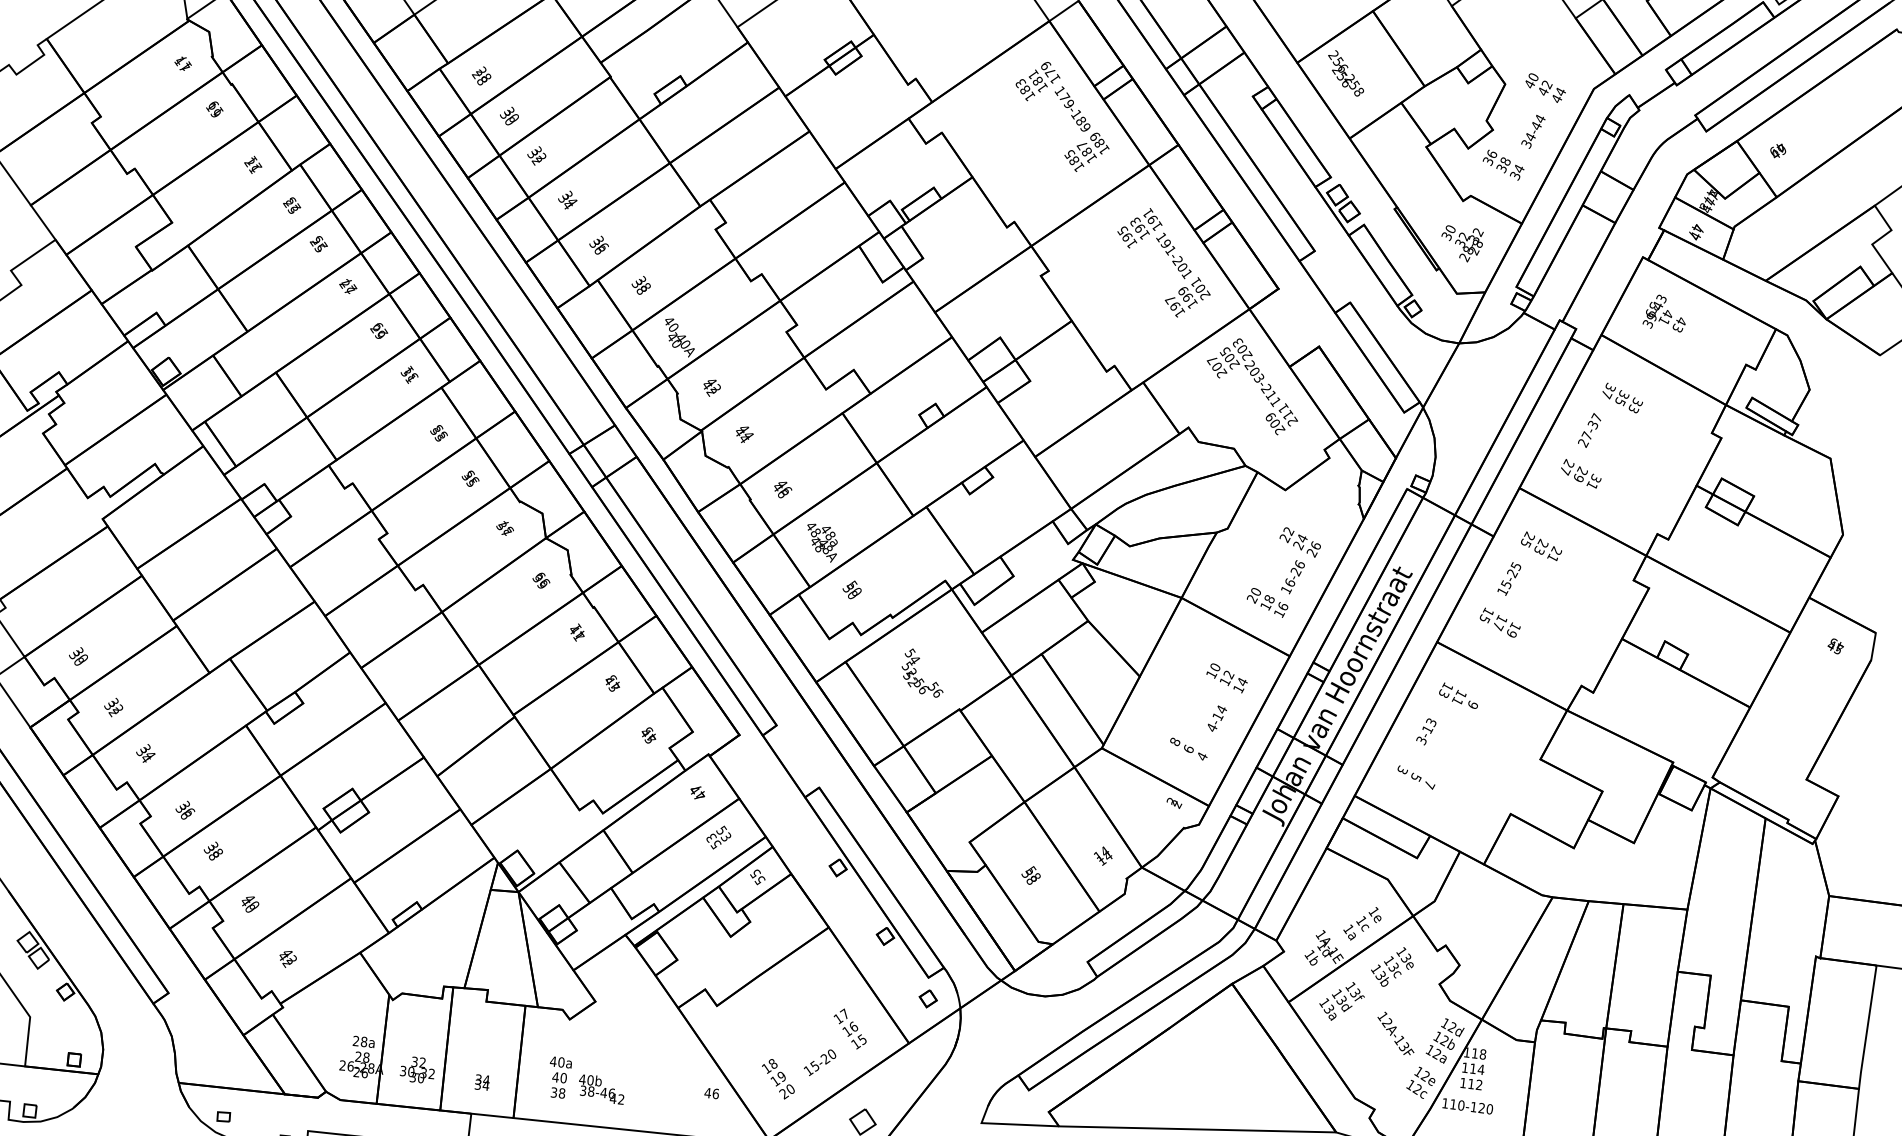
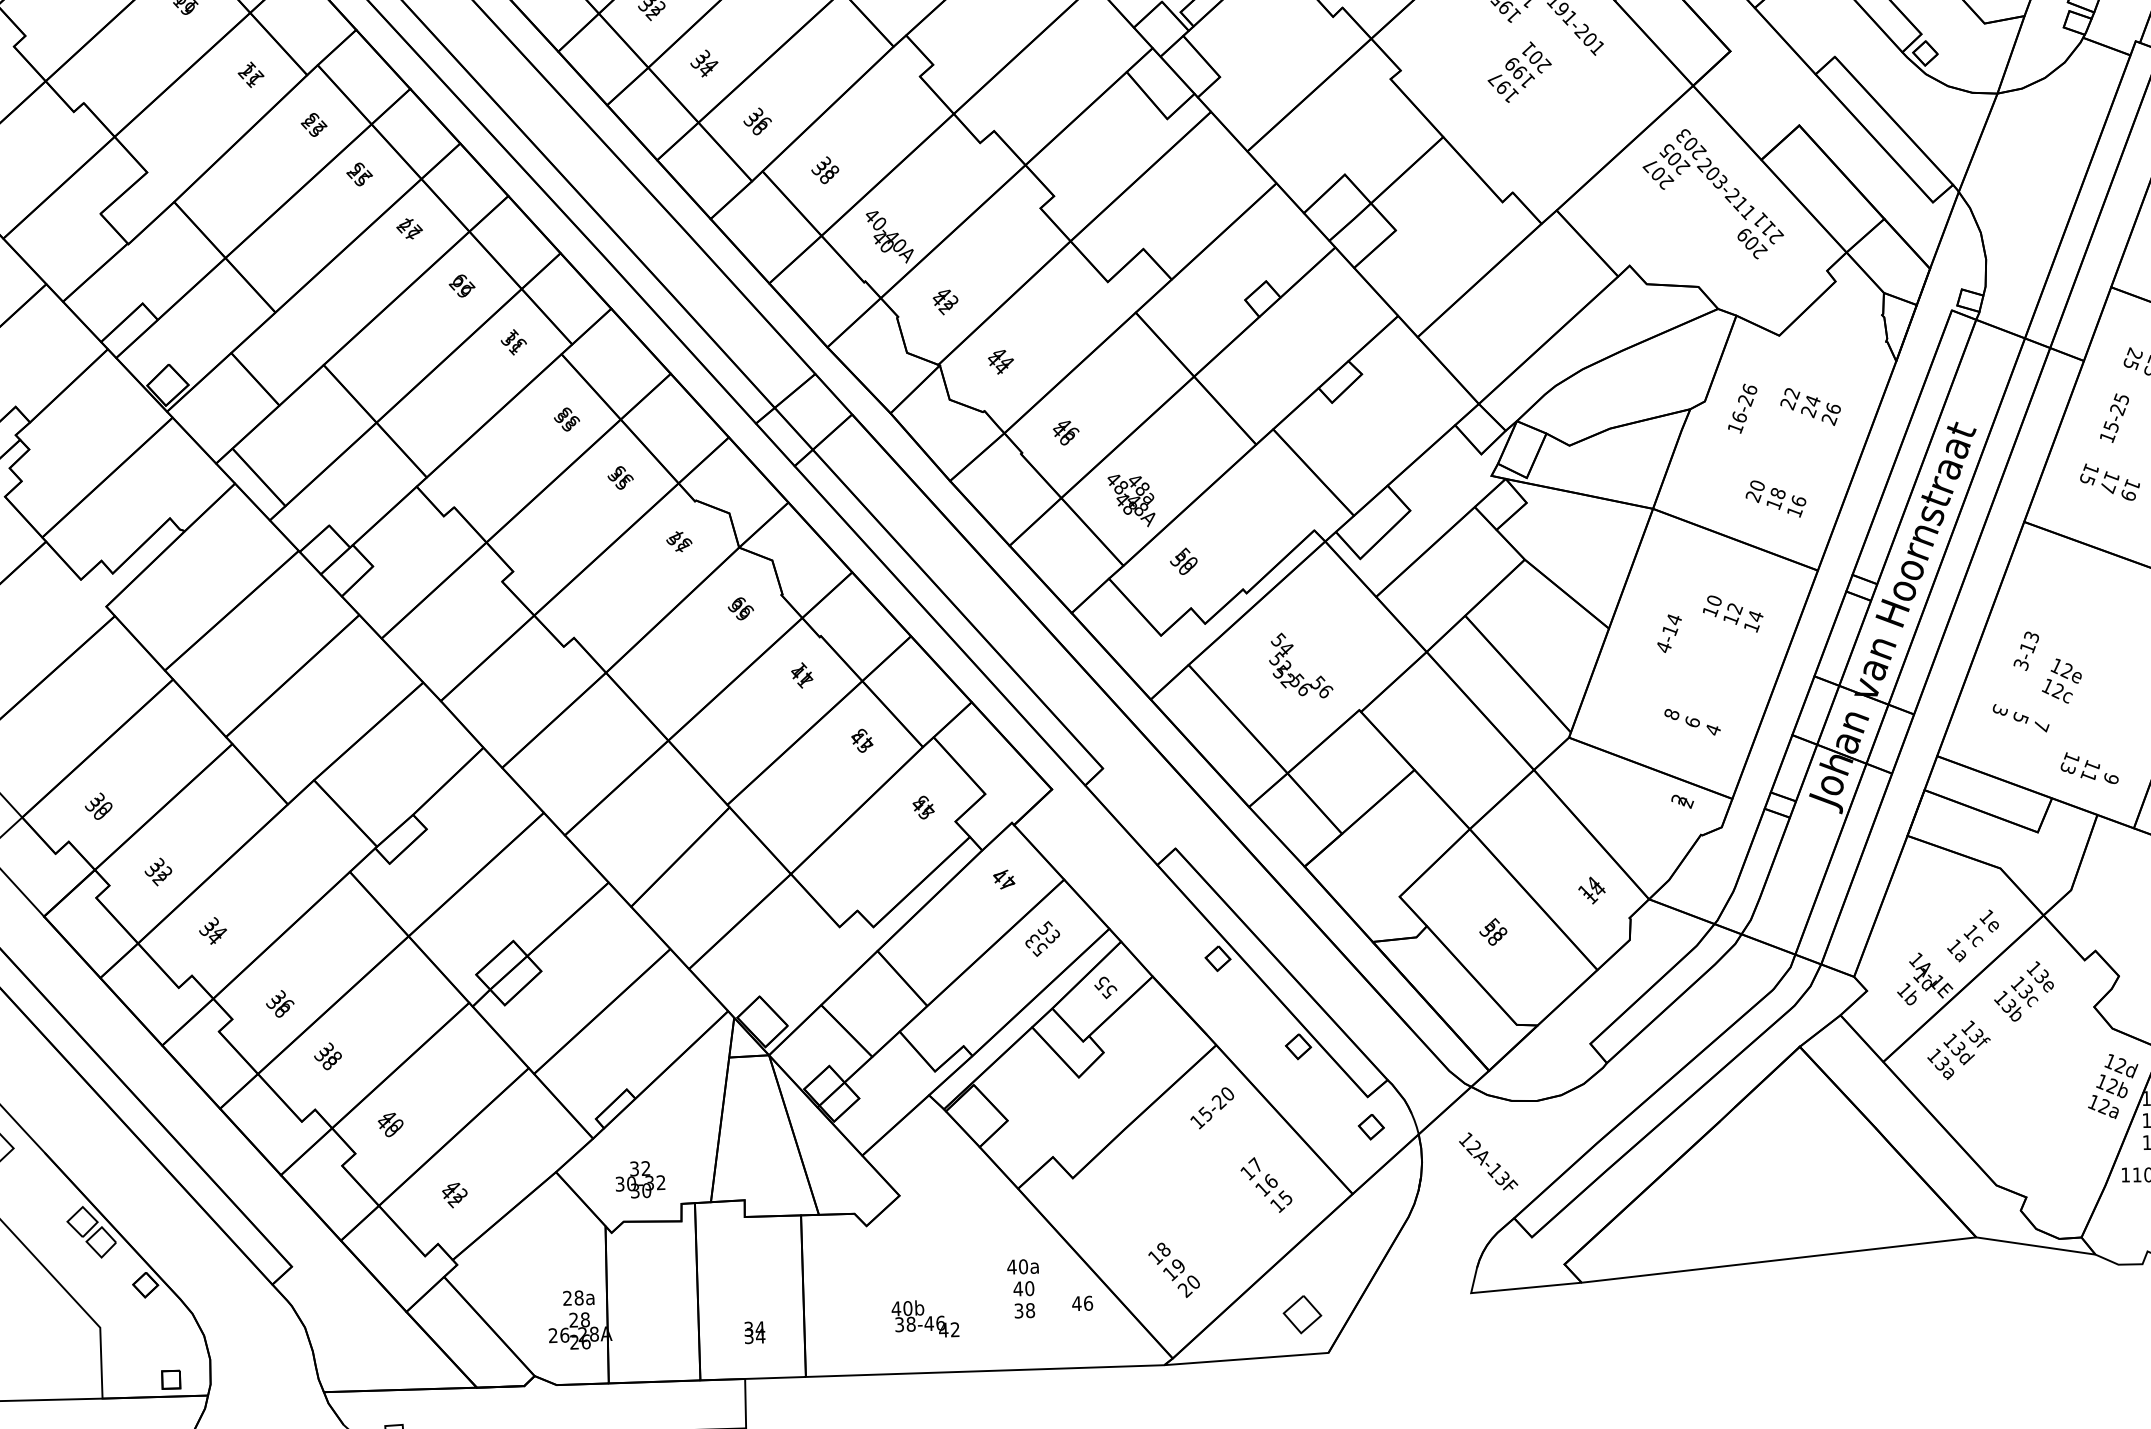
text: (1187, 297) -> (1519, 72), moved
text: (1292, 577) -> (1741, 409), moved
text: (1458, 695) -> (2088, 768), moved
text: (1217, 718) -> (1669, 633), moved
text: (1395, 1033) -> (1487, 1161), moved
text: (820, 1062) -> (1212, 1107), moved
text: (416, 1069) -> (638, 1179), moved
text: (560, 1077) -> (1025, 1288), moved
text: (1420, 1082) -> (2061, 680), moved

